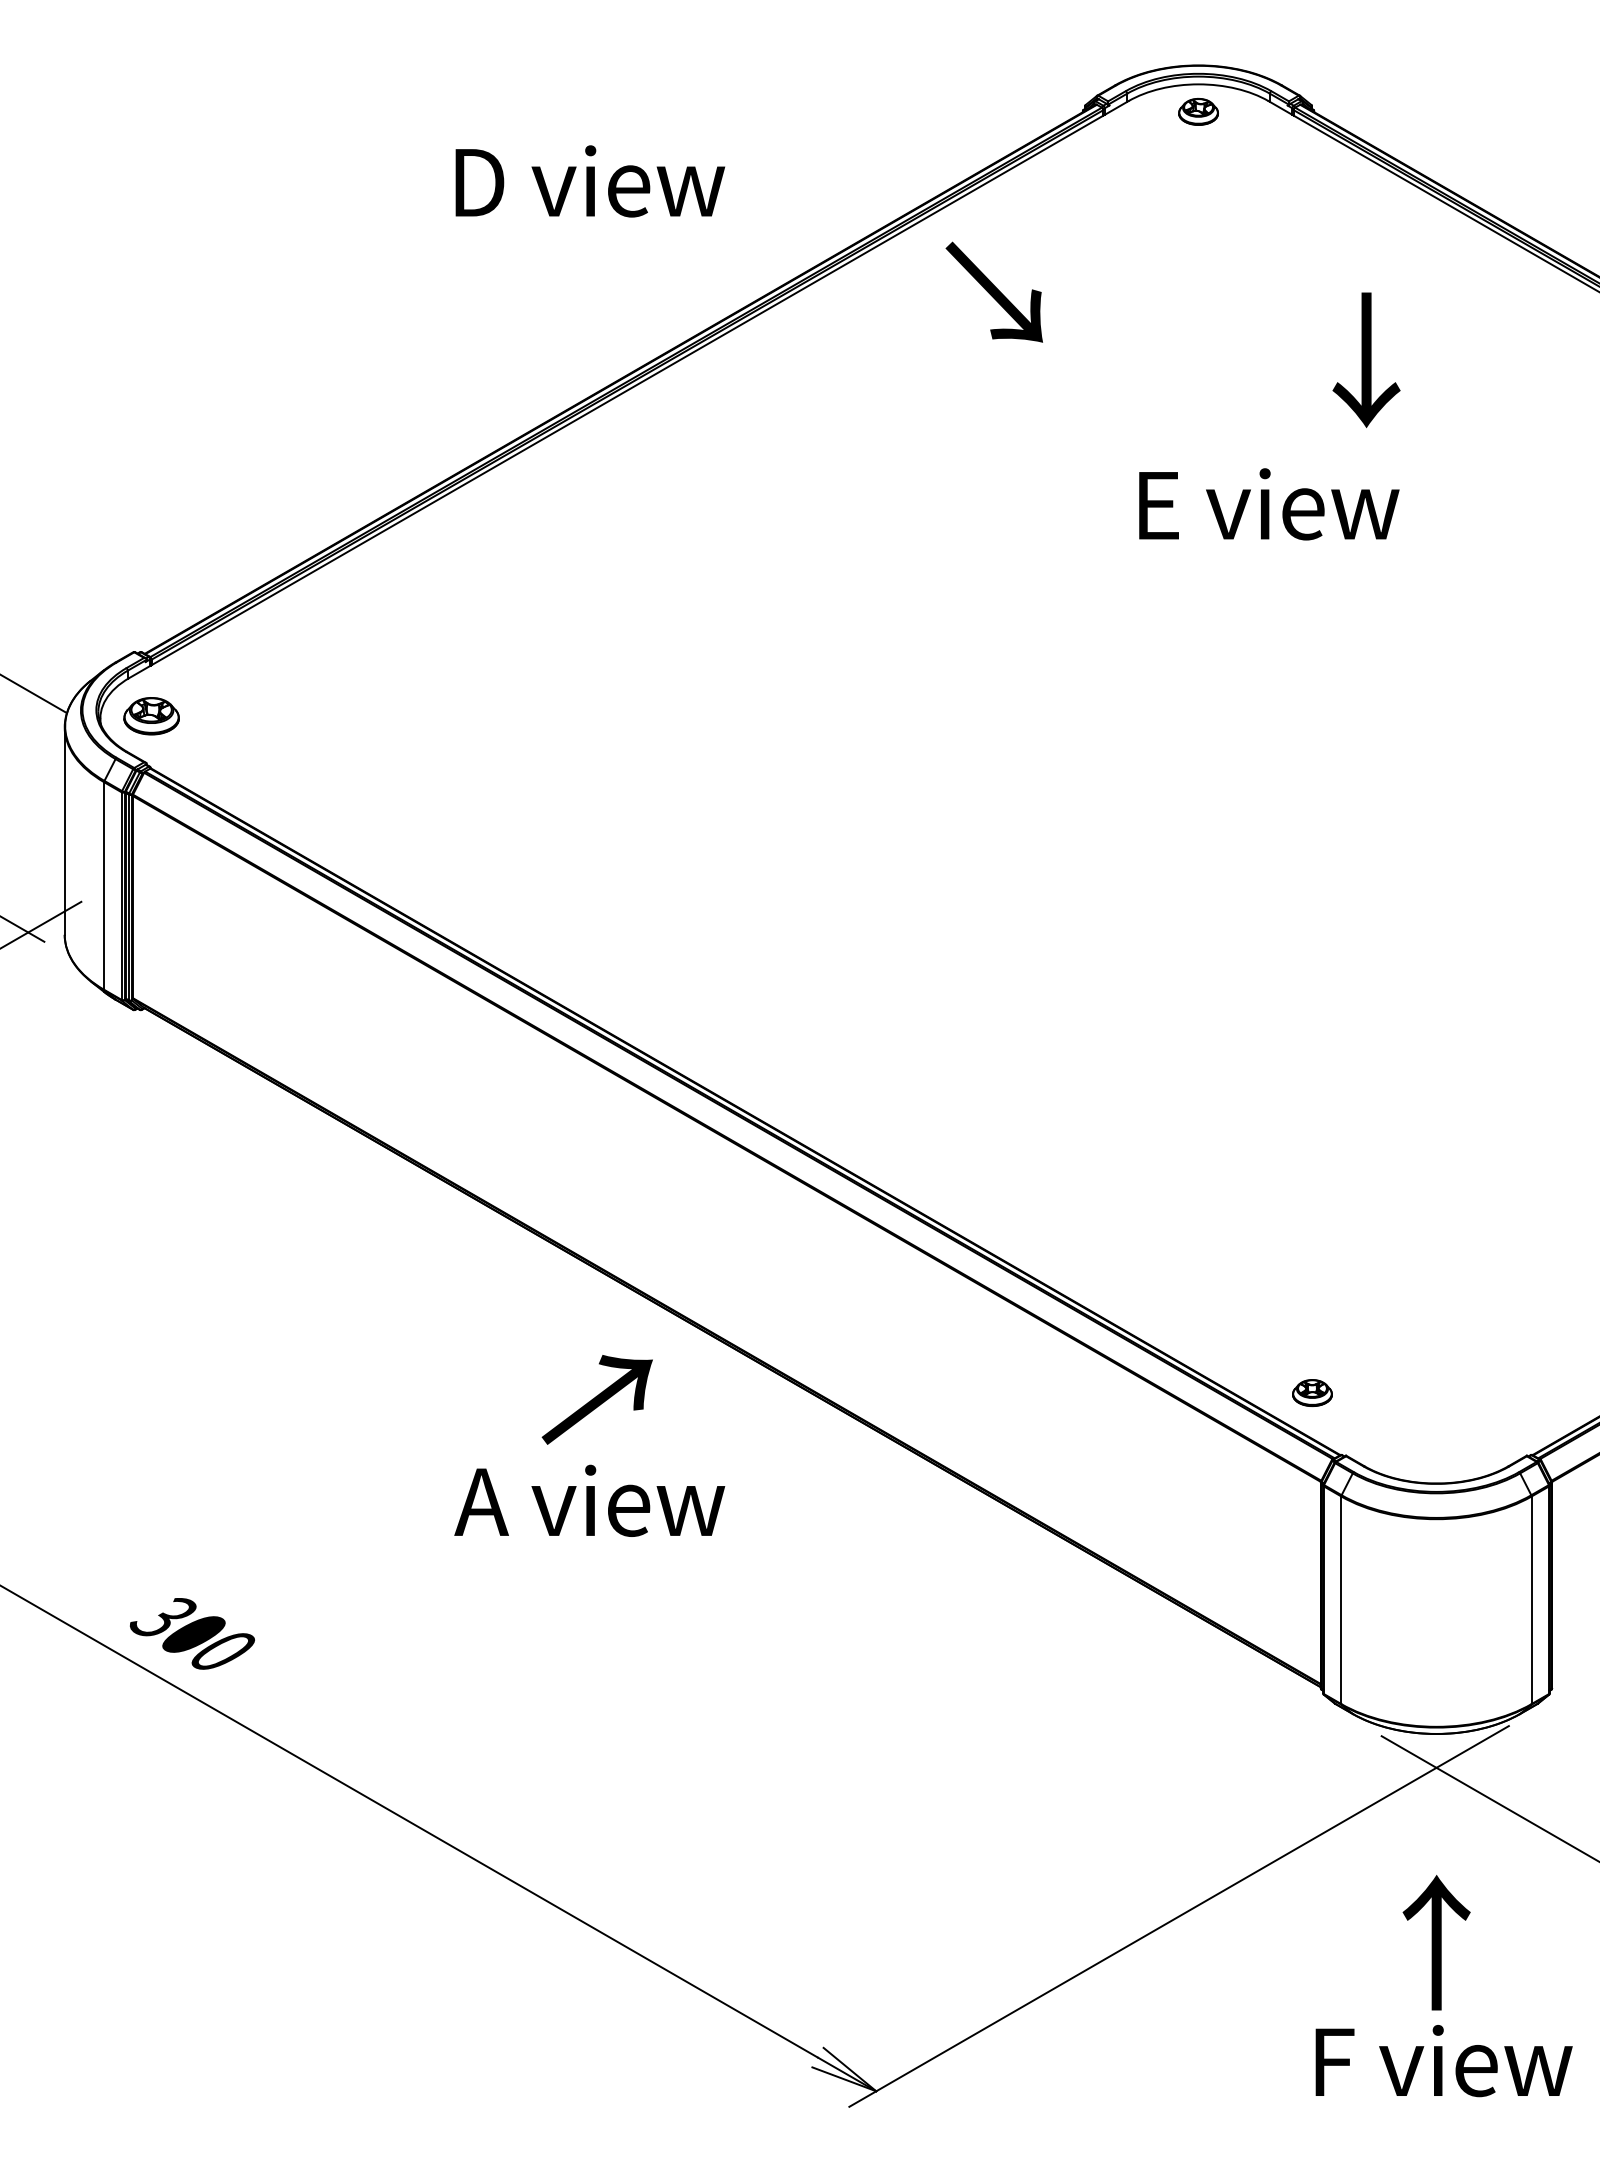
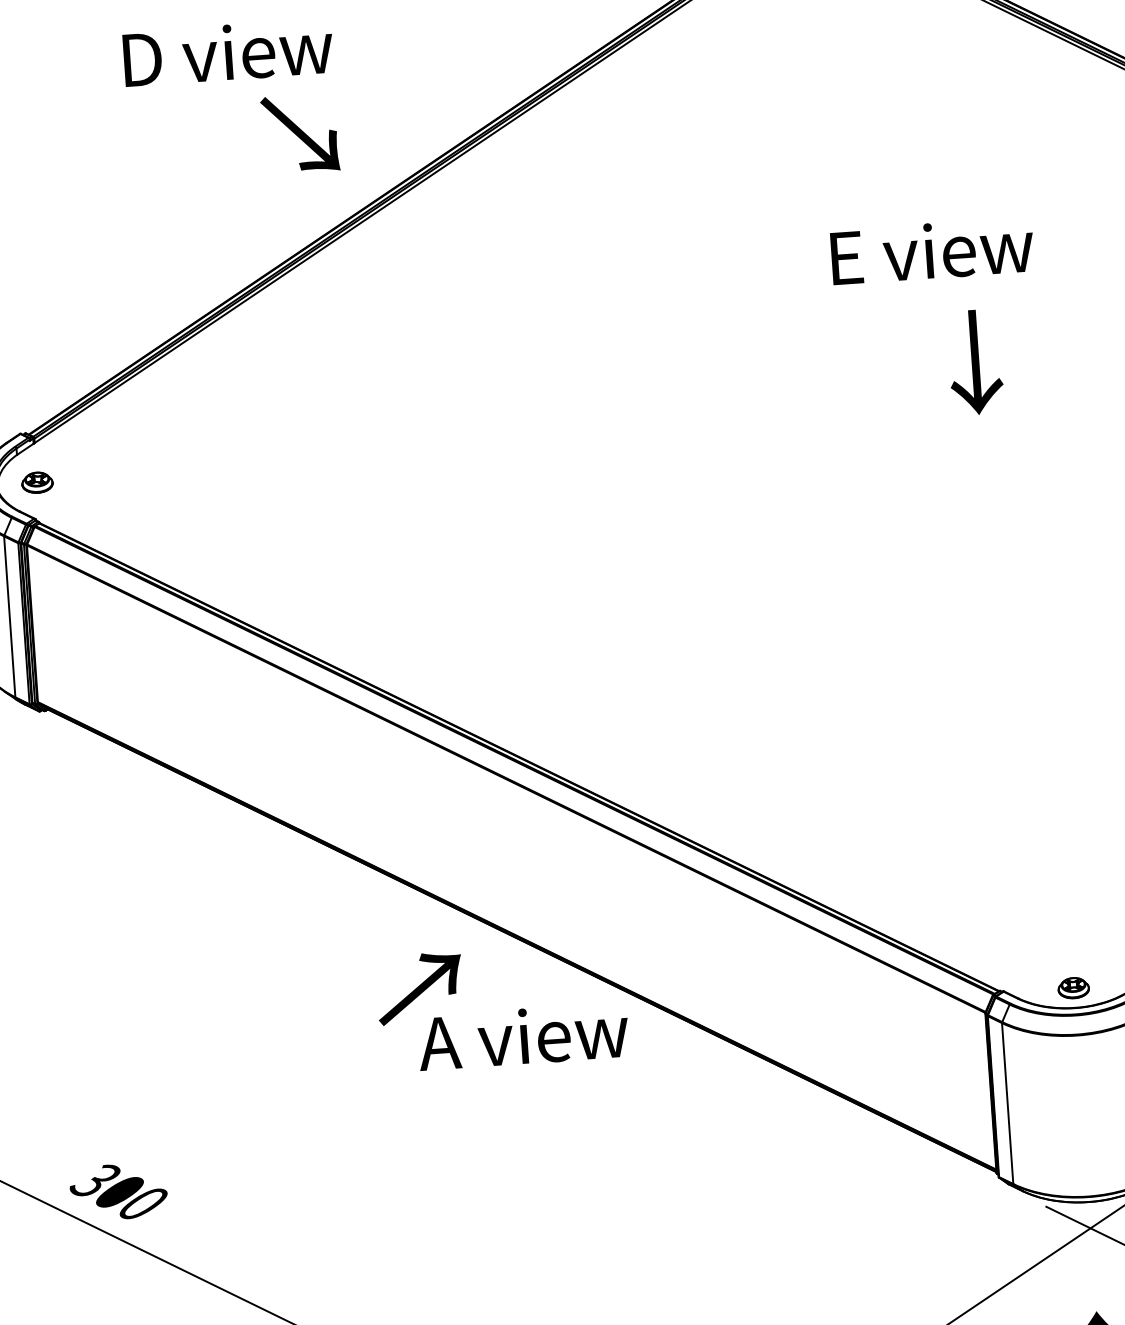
text: (590, 181) -> (228, 52), moved
text: (993, 291) -> (299, 133), moved
text: (1366, 359) -> (975, 361), moved
text: (1269, 504) -> (932, 251), moved
part: (151, 716) -> (37, 482), size x0.71
part: (1312, 1392) -> (1073, 987), moved
text: (589, 1500) -> (523, 1036), moved

